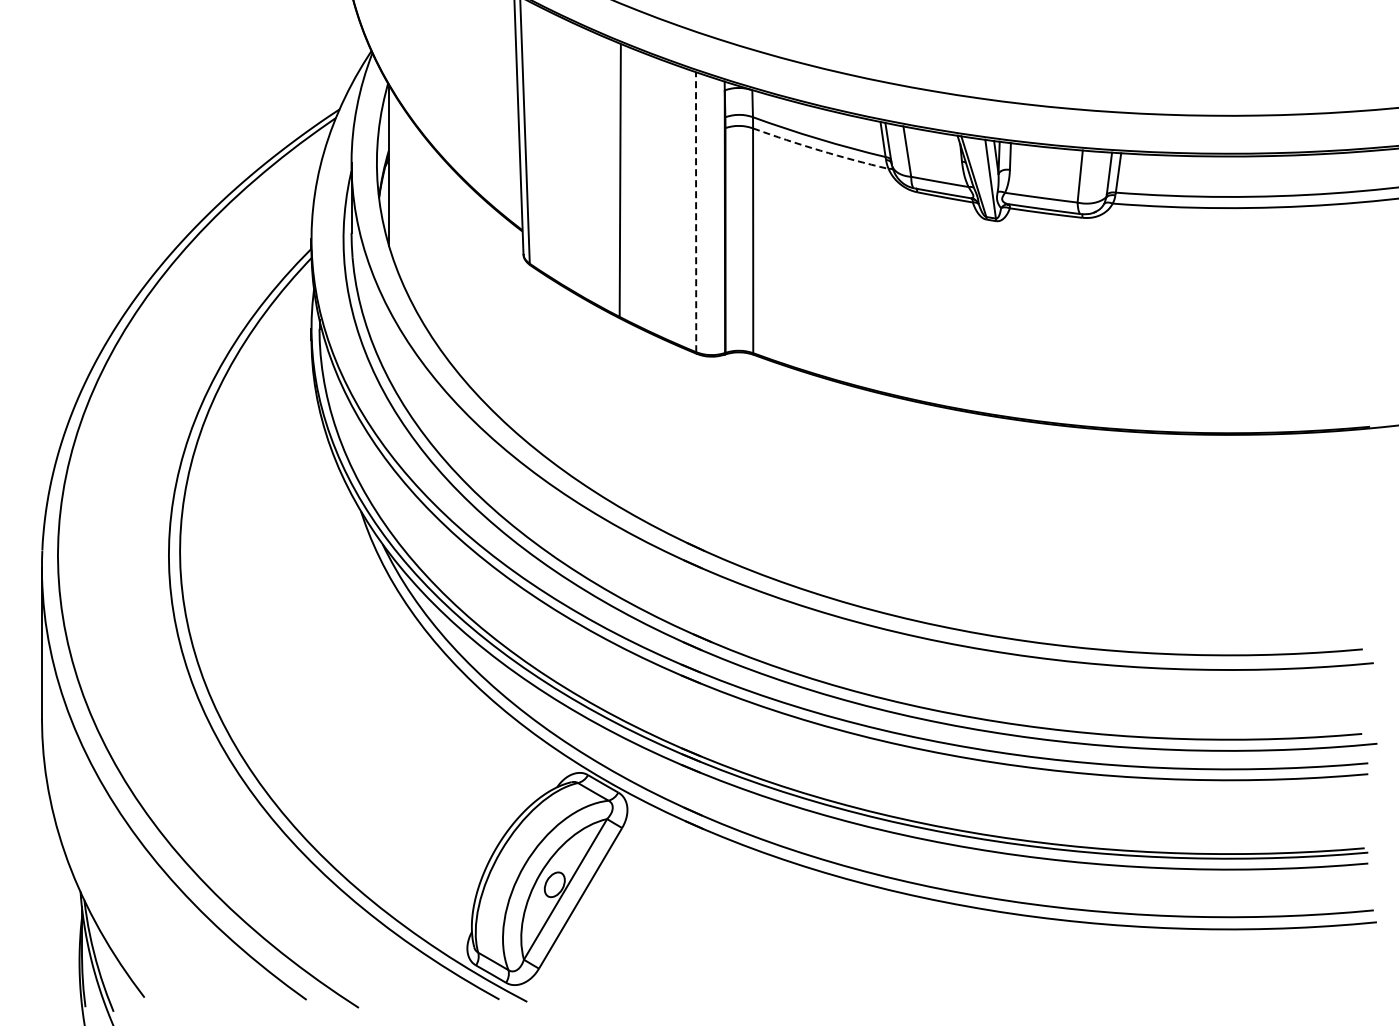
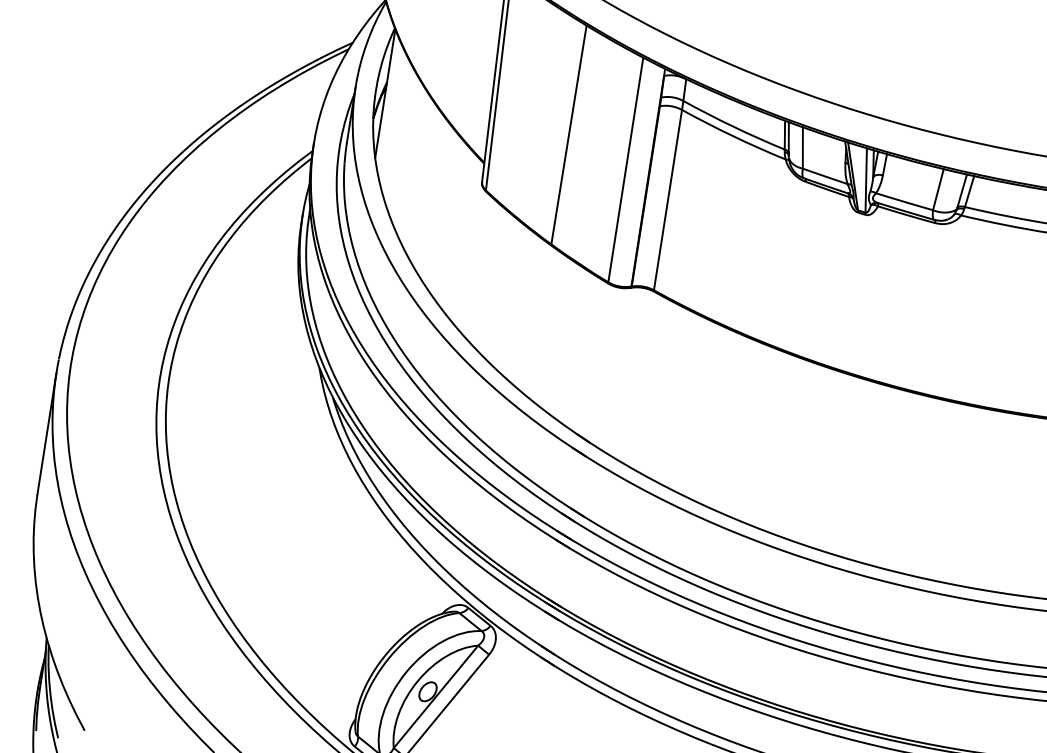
arc: (820, 150) -> (733, 136), dashed -> solid
line: (696, 211) -> (626, 169), dashed -> solid

